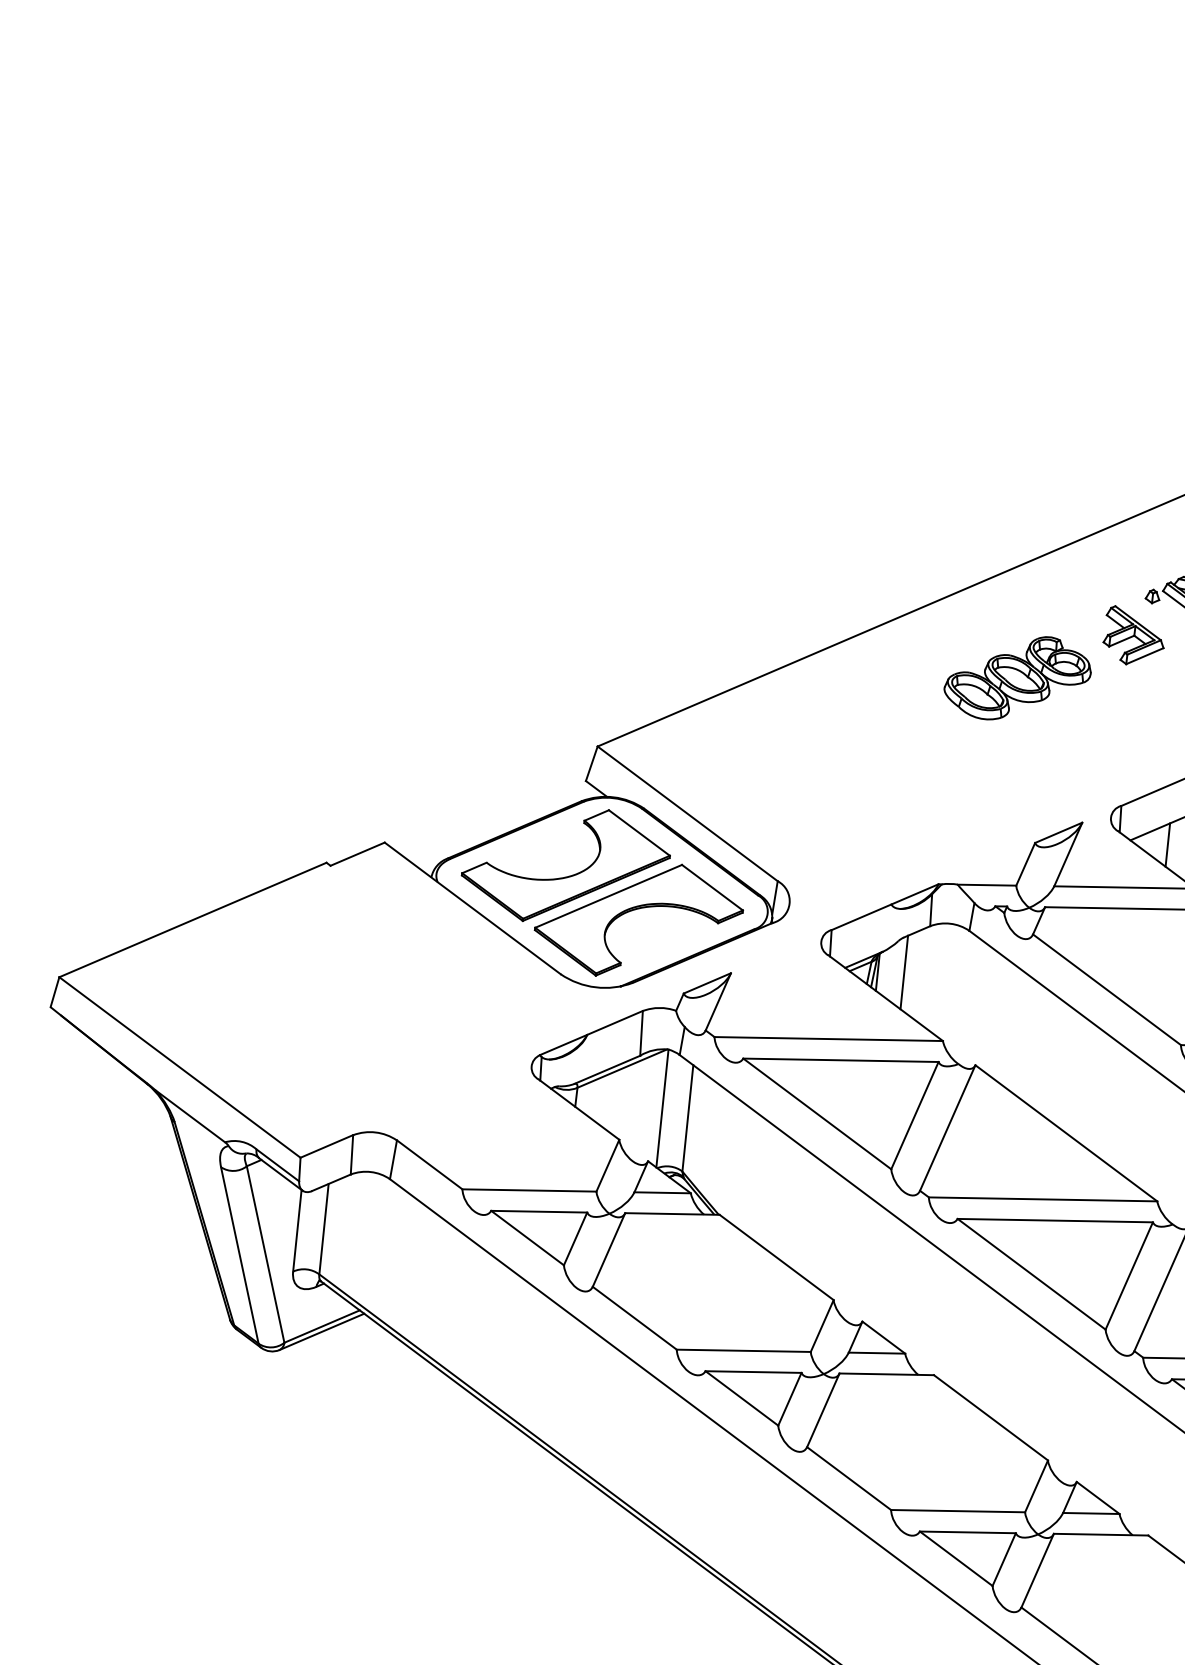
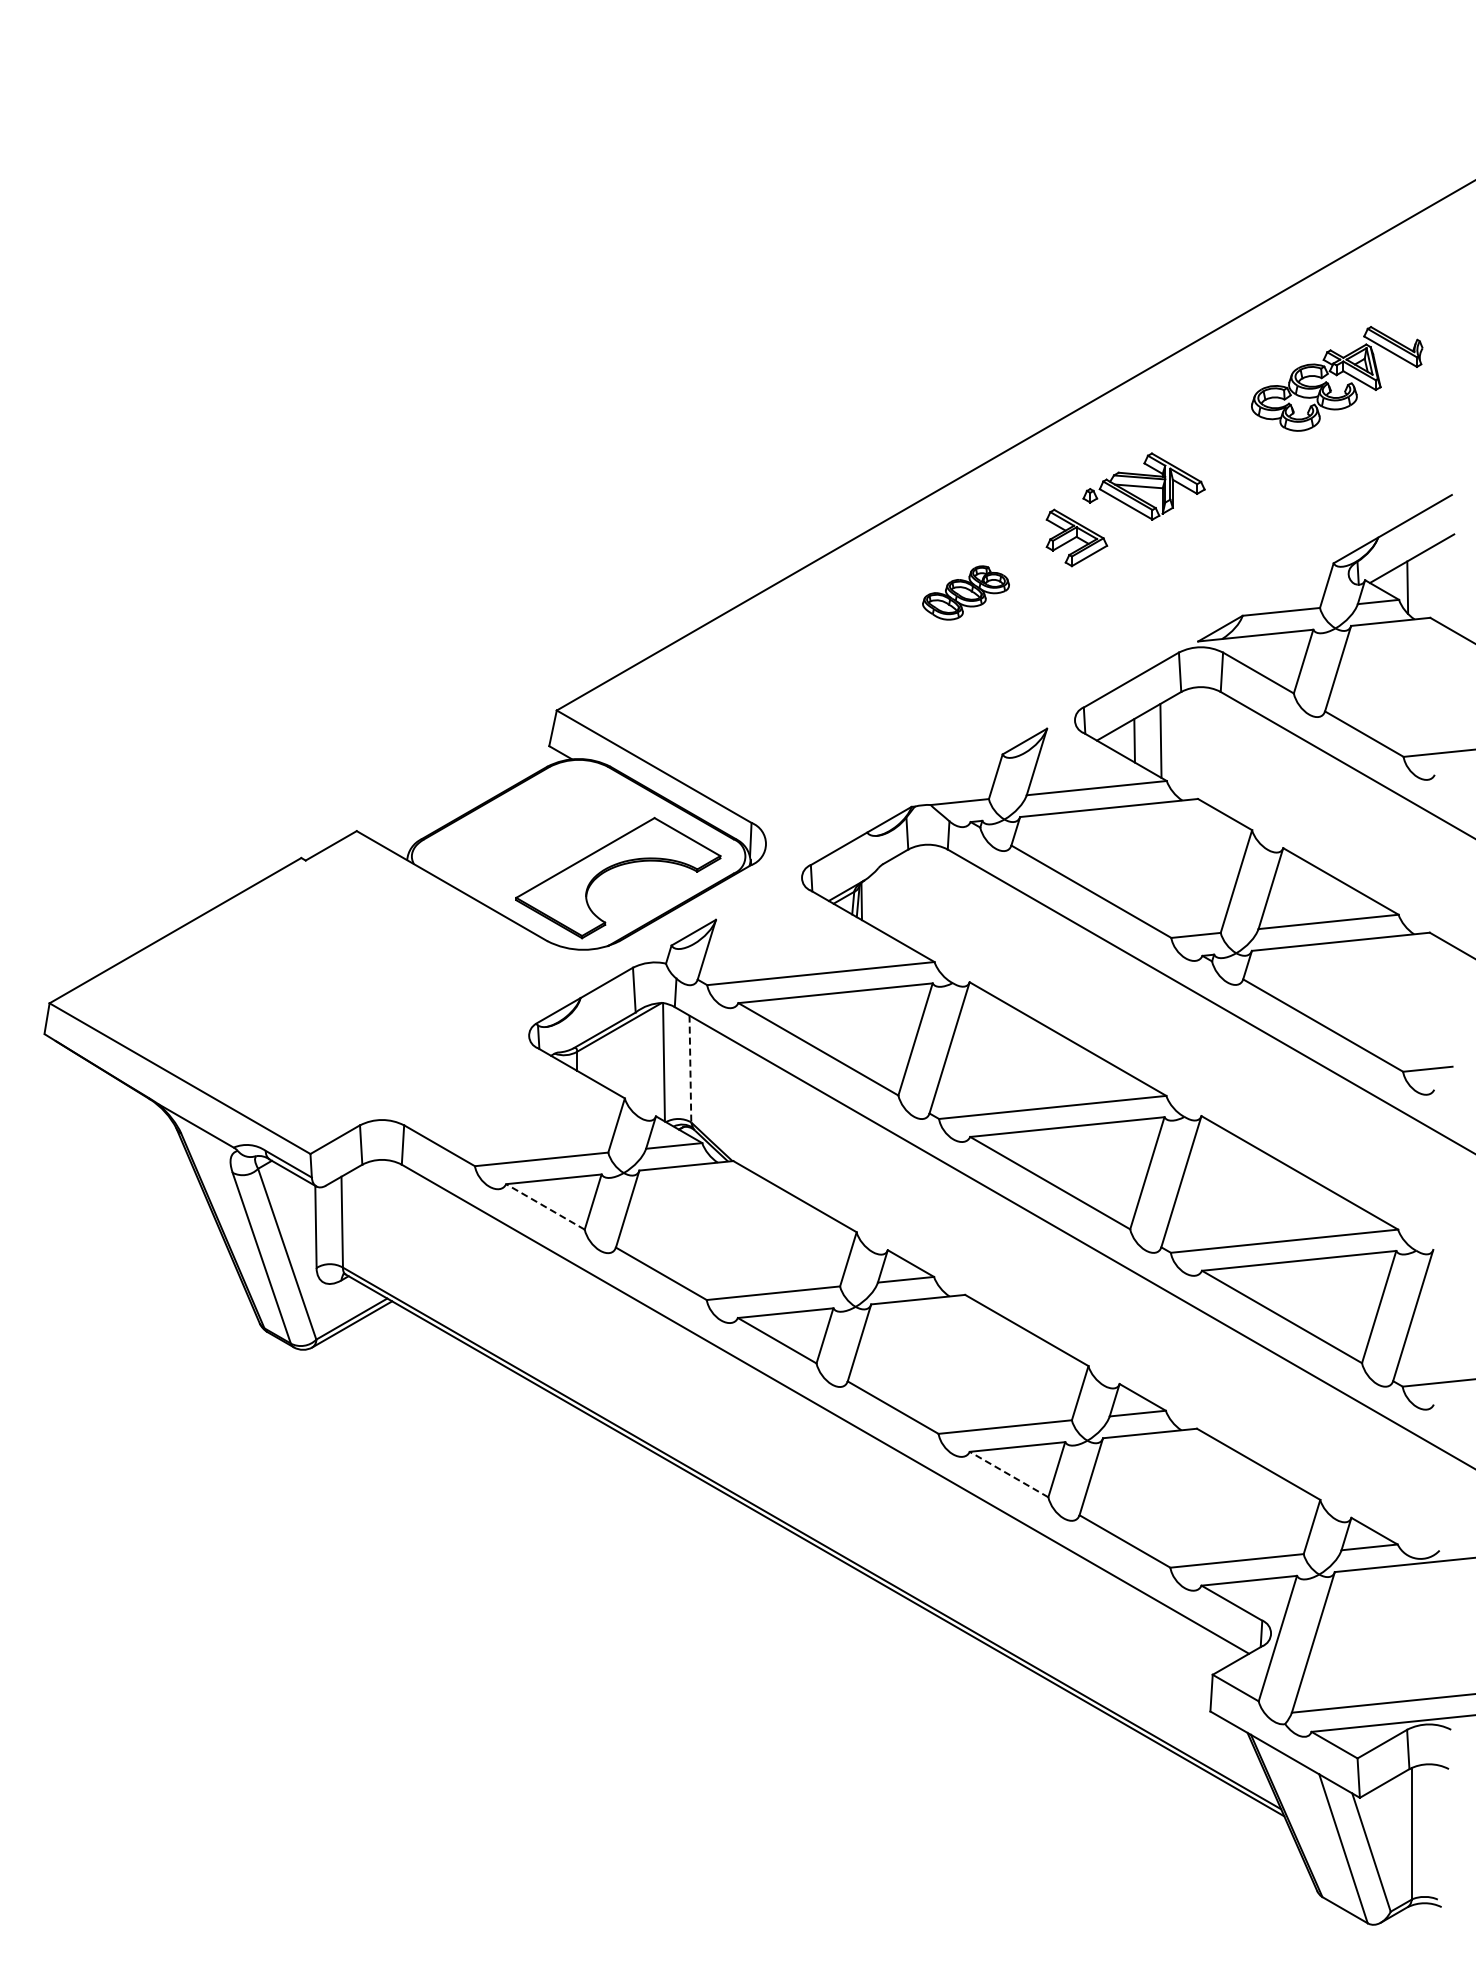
part: (1017, 677) -> (965, 592), size x0.6
part: (569, 875) -> (544, 841), removed
line: (903, 972) -> (887, 898), removed
line: (687, 1118) -> (690, 1069), solid -> dashed
line: (527, 1237) -> (545, 1206), solid -> dashed
line: (955, 1558) -> (1008, 1474), solid -> dashed

